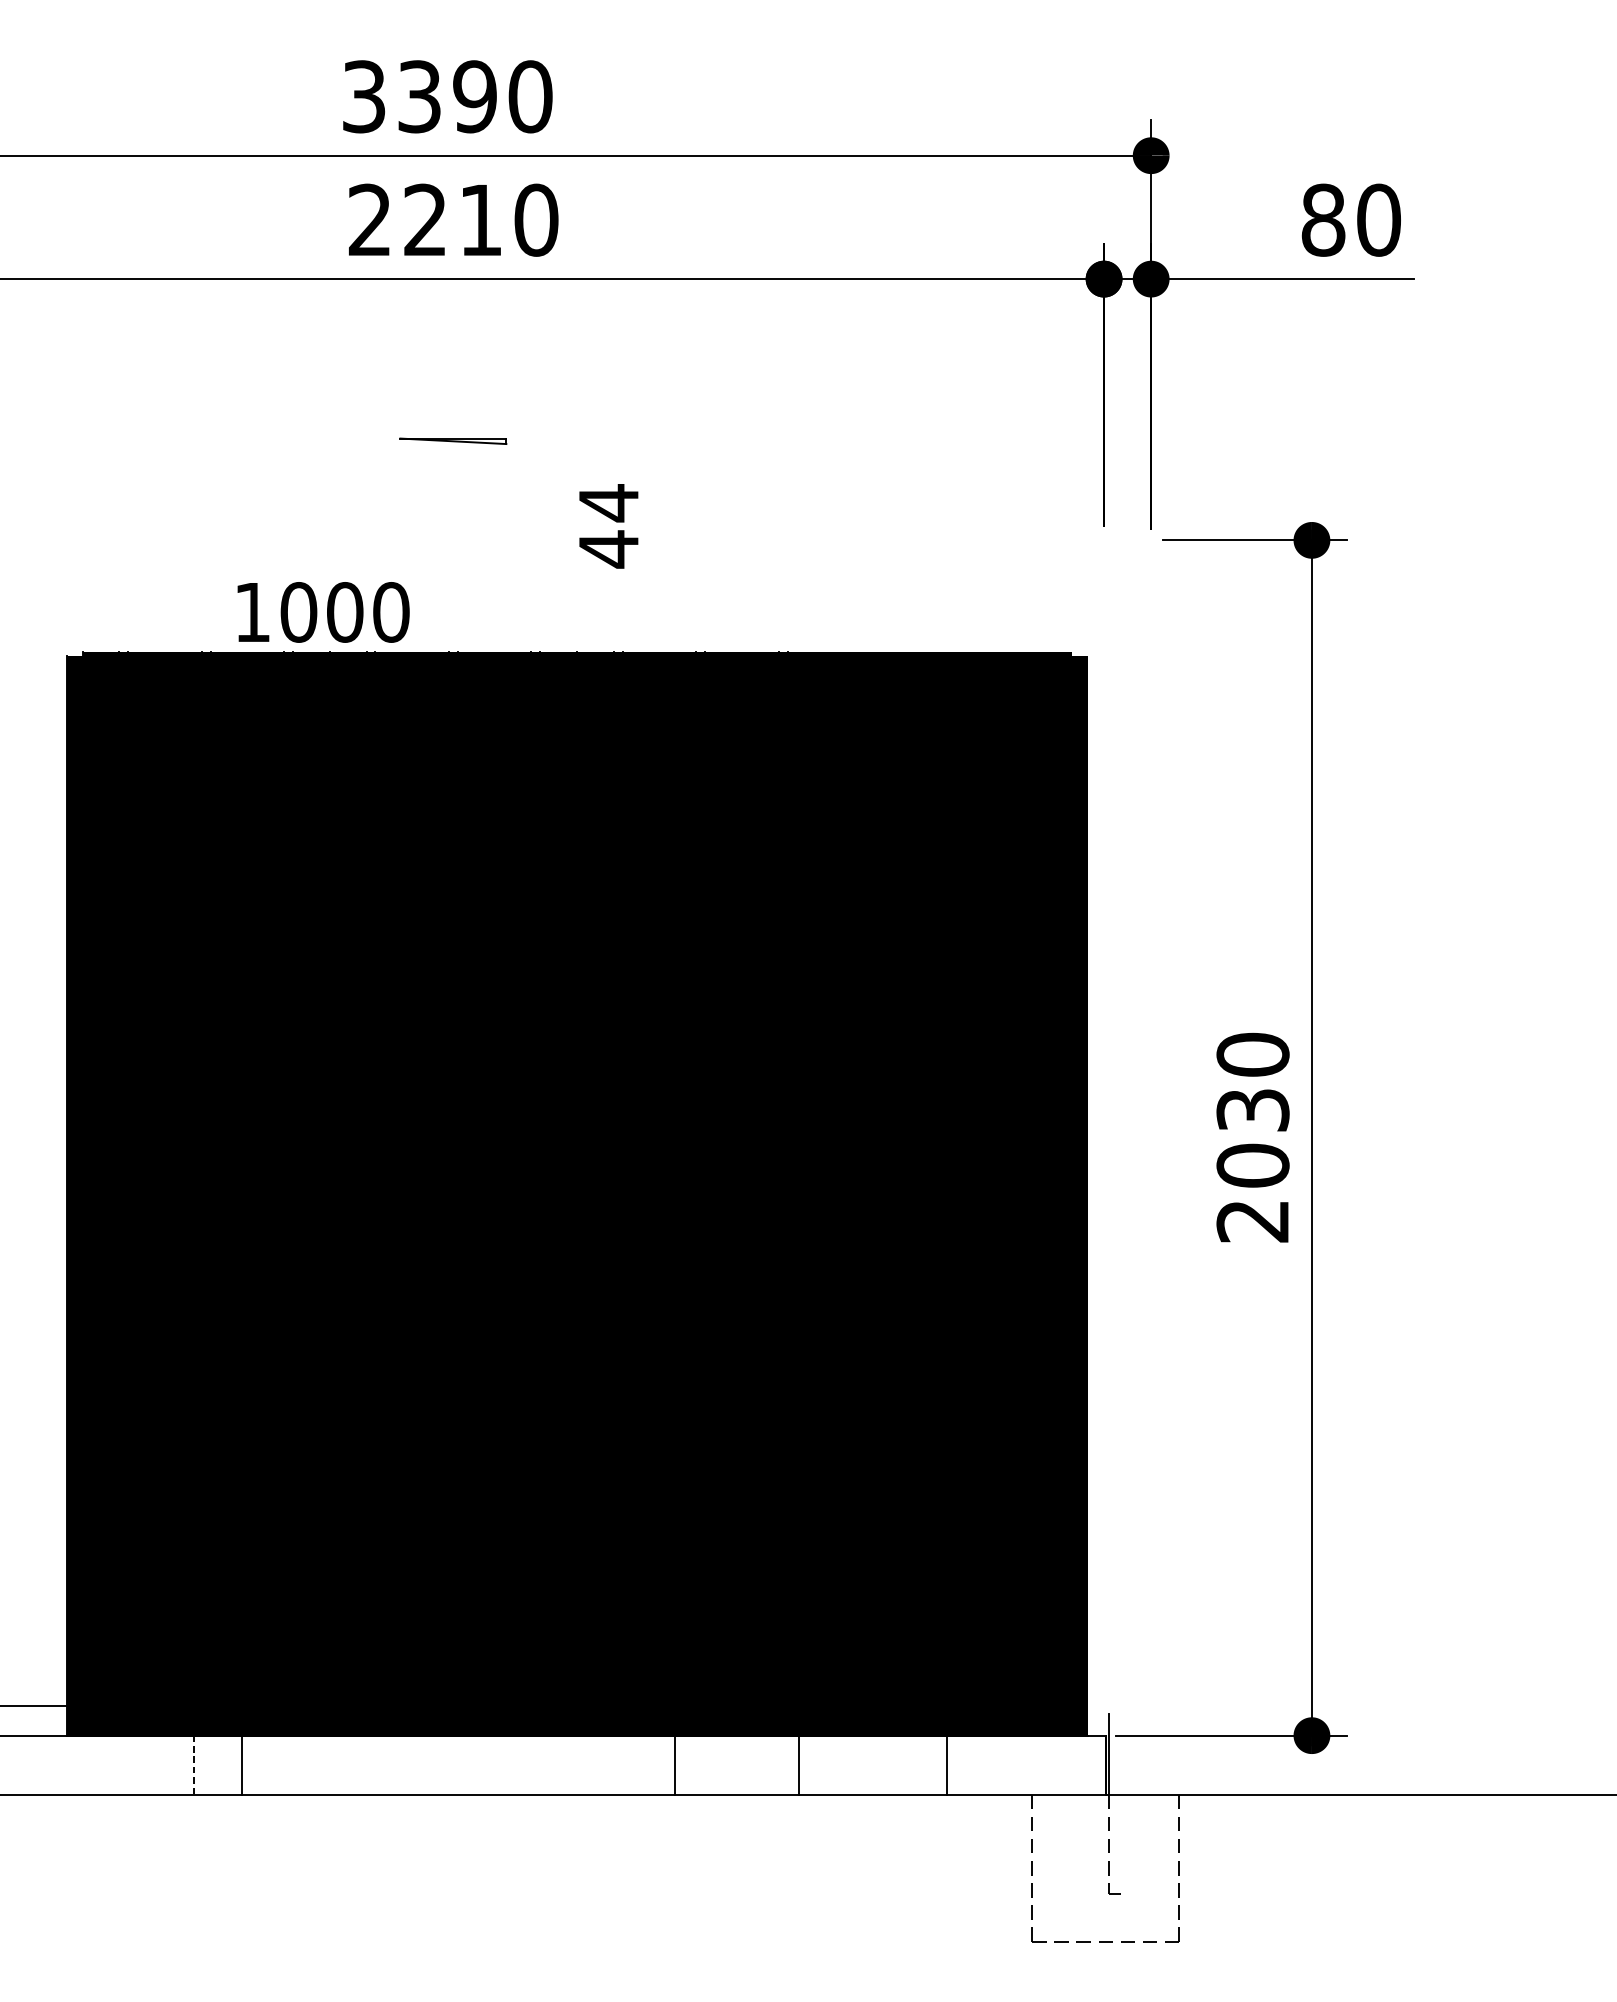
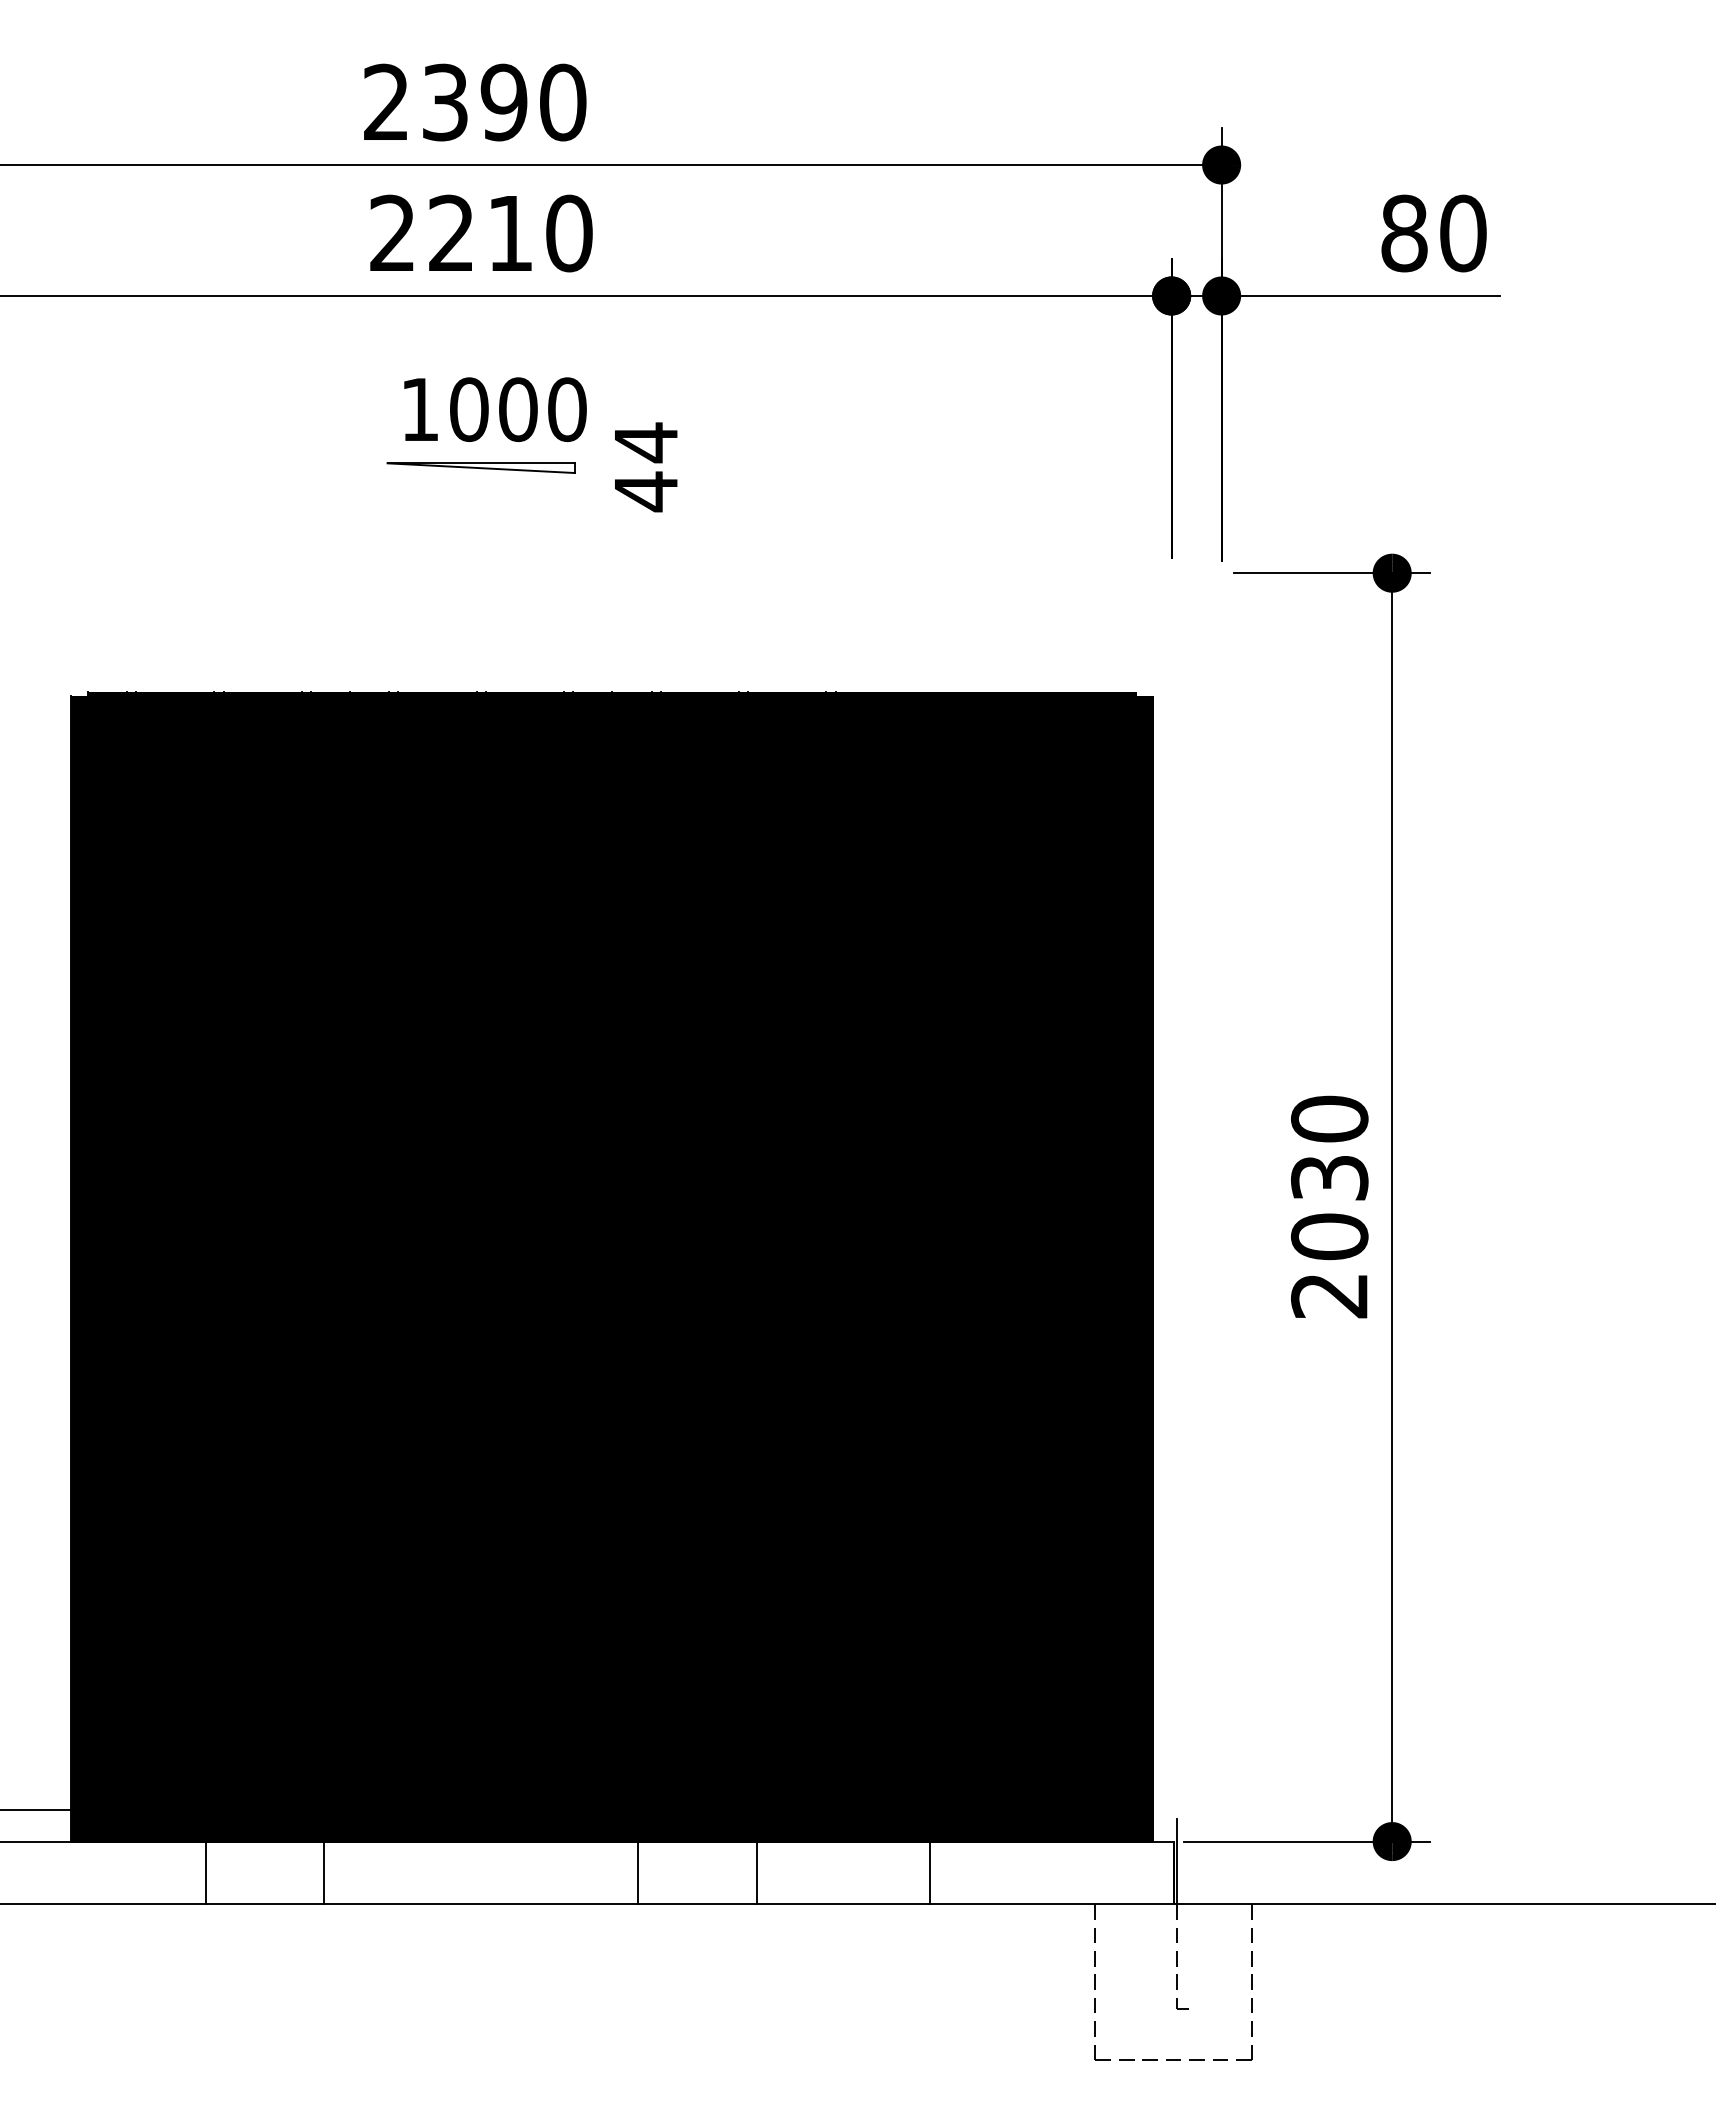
text: (364, 96) -> (386, 102), 3390 -> 2390
part: (452, 440) -> (480, 467), size x1.67
text: (609, 526) -> (646, 467), moved
text: (323, 612) -> (495, 409), moved
line: (241, 1764) -> (324, 1872), moved
line: (675, 1764) -> (638, 1872), moved
line: (798, 1764) -> (756, 1872), moved
line: (946, 1764) -> (929, 1872), moved
line: (193, 1765) -> (205, 1873), dashed -> solid

